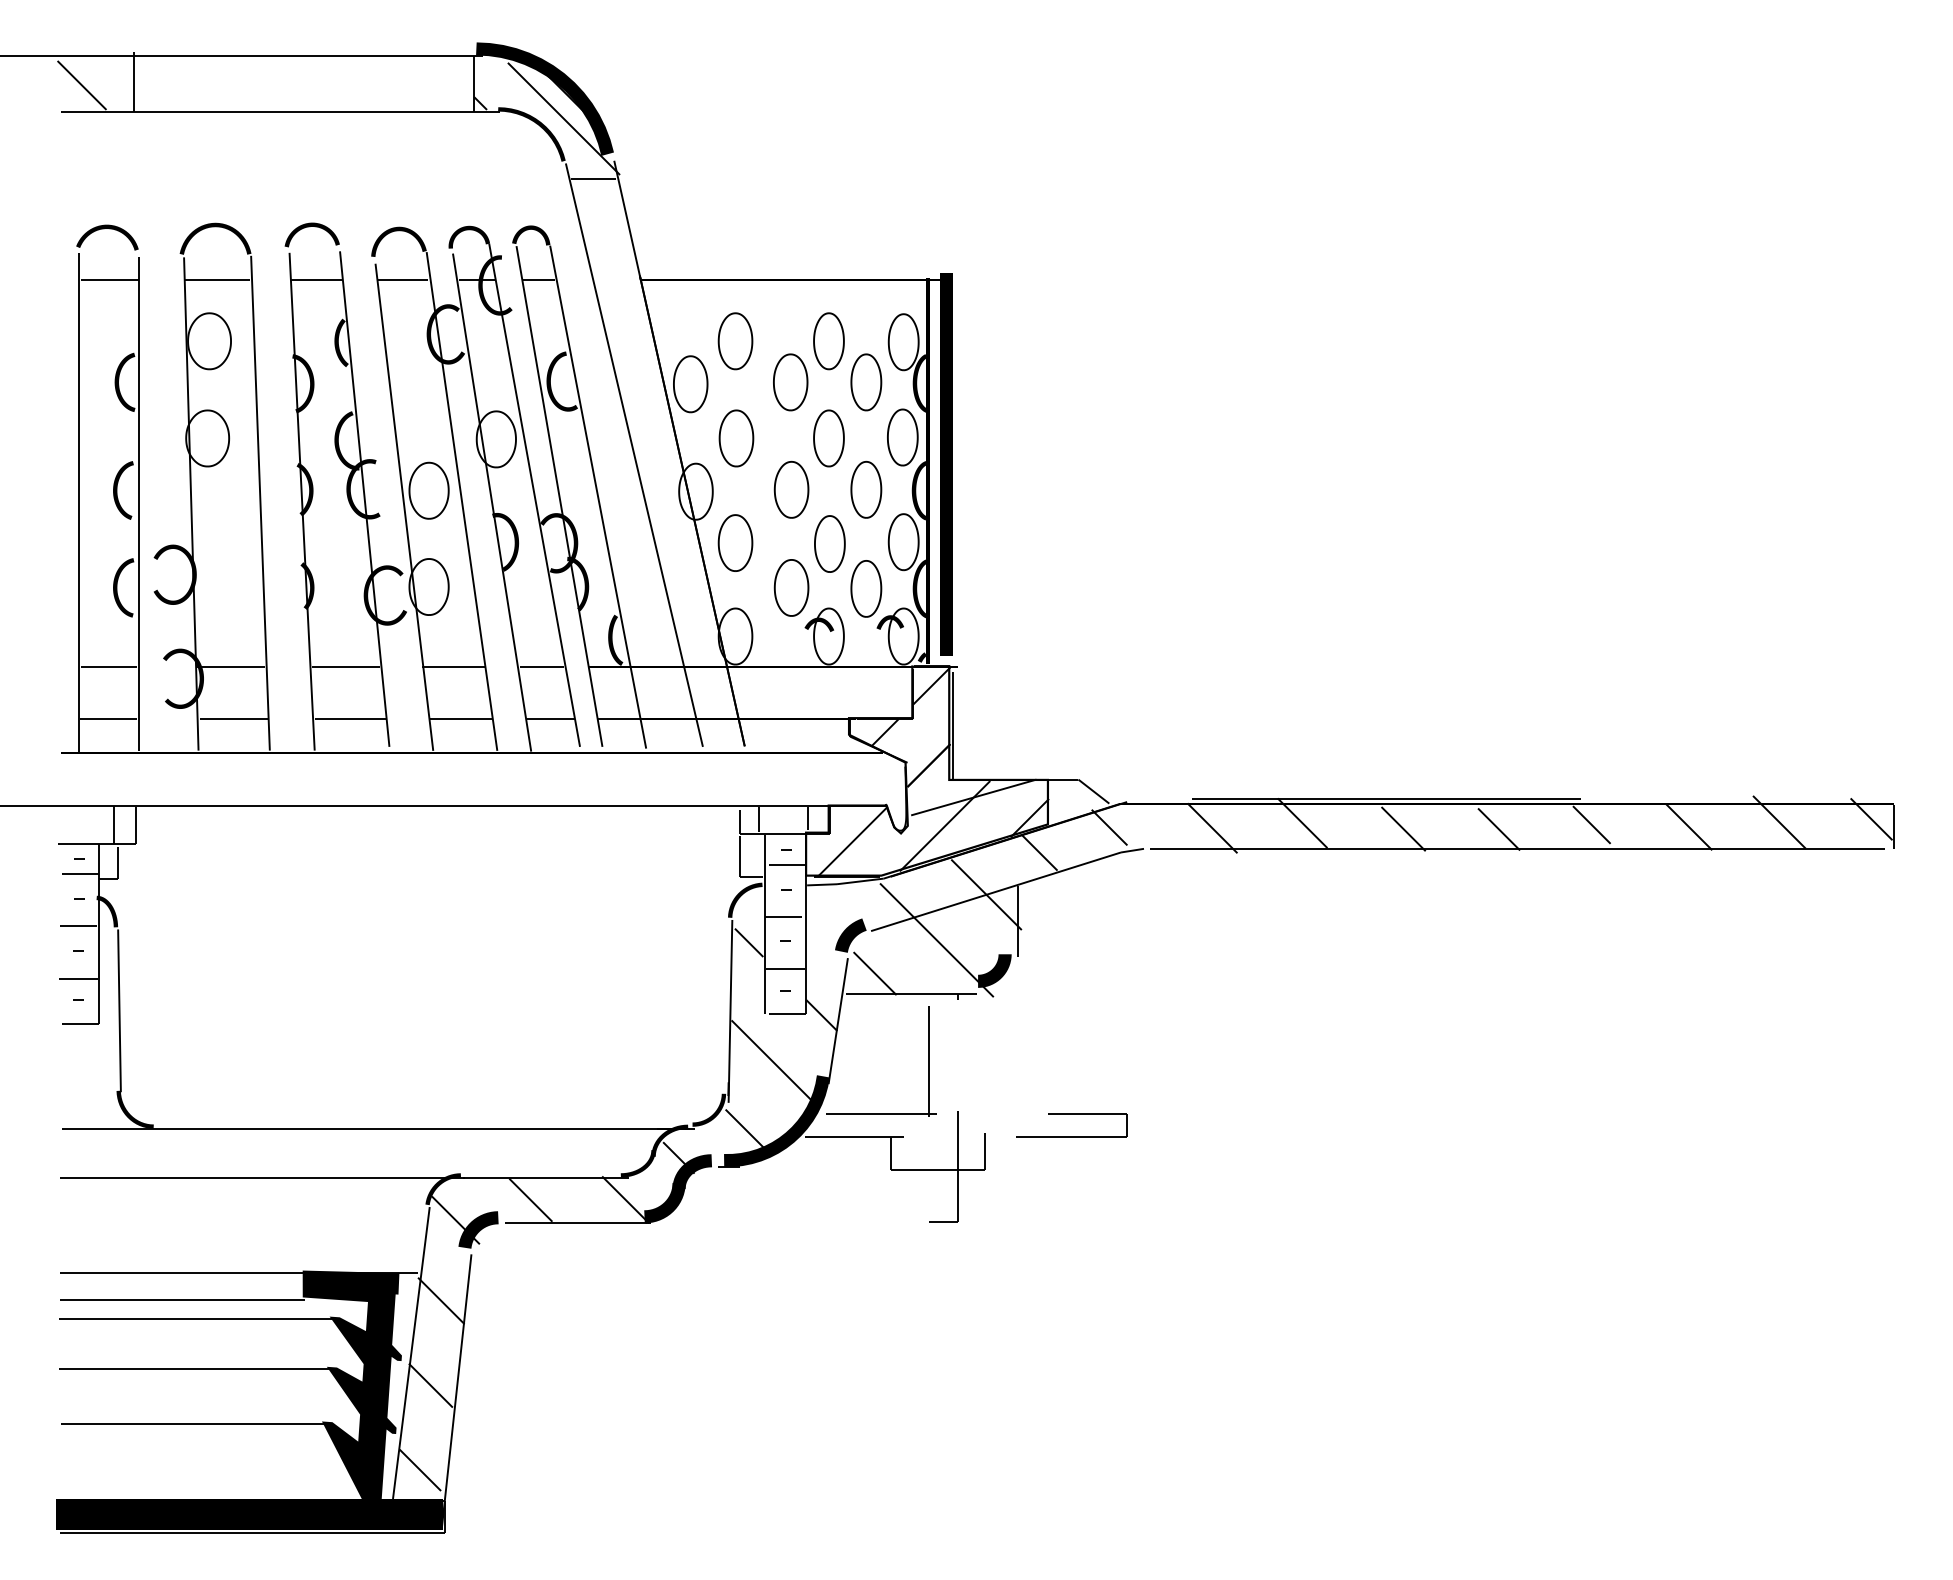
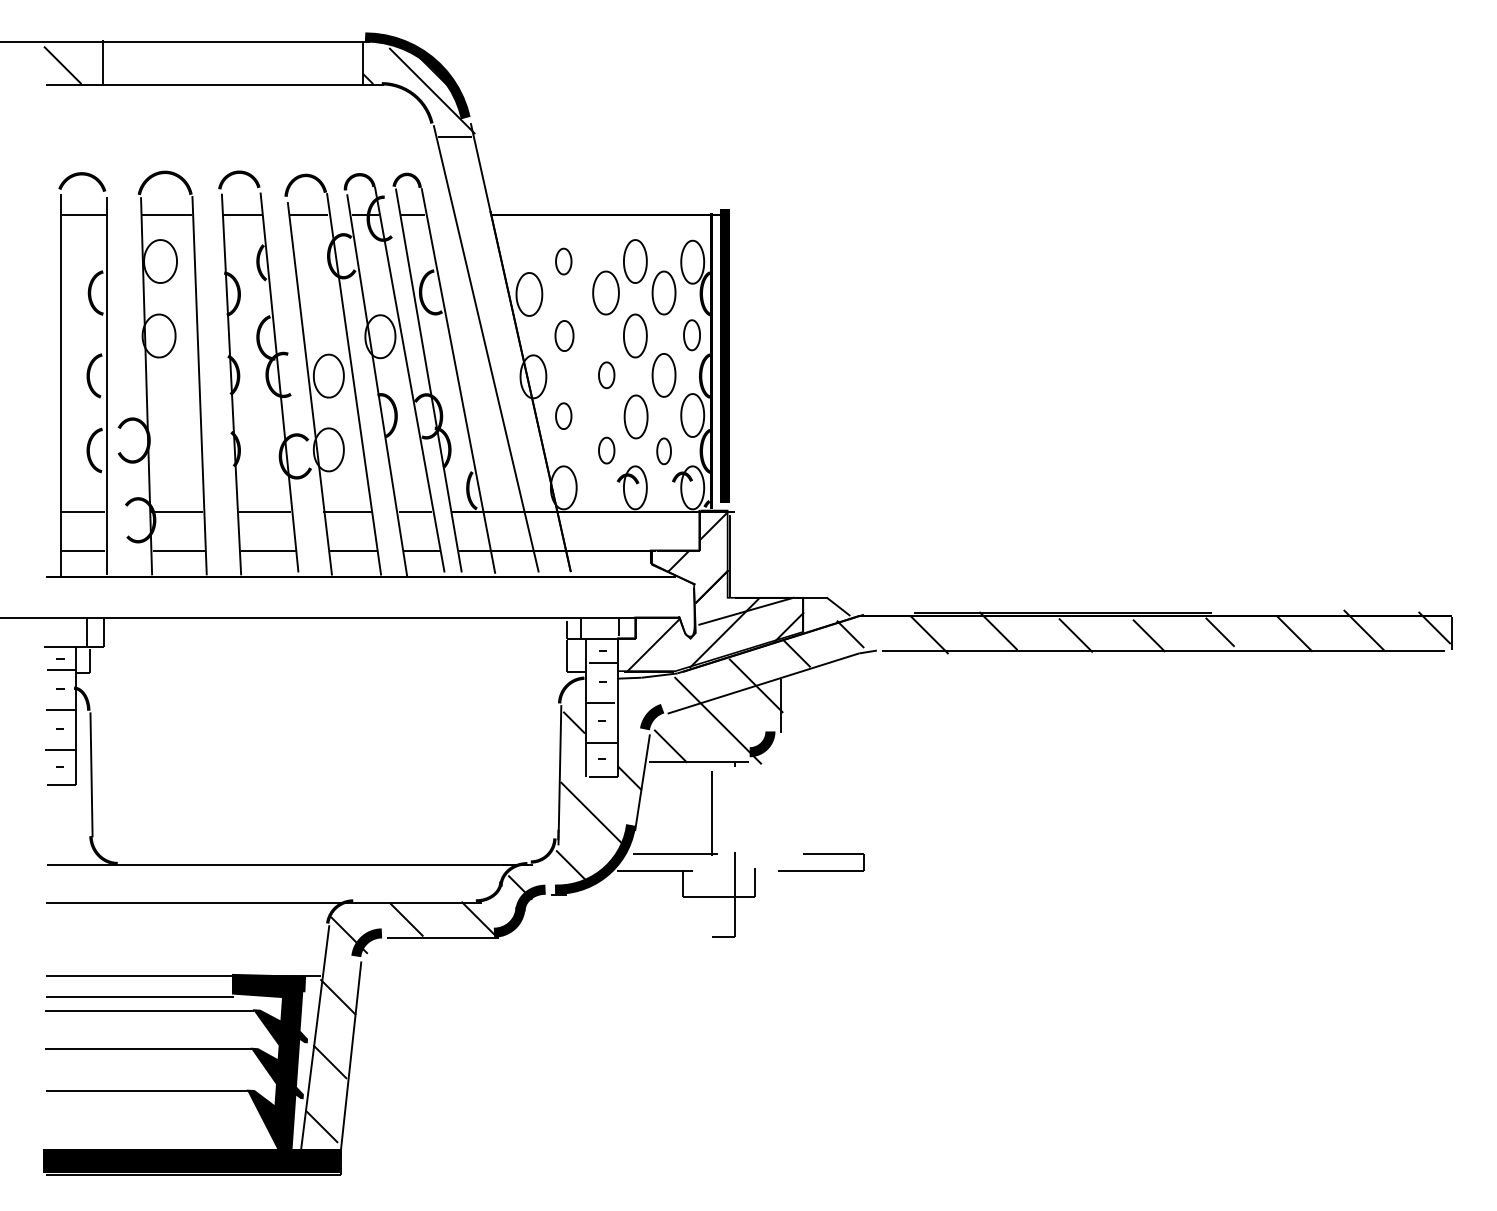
part: (735, 341) -> (563, 261), size x0.6
part: (902, 437) -> (691, 335), size x0.7
part: (736, 438) -> (564, 336), size x0.7
part: (791, 489) -> (606, 375), size x0.6
part: (735, 542) -> (563, 415), size x0.6
part: (791, 587) -> (606, 450), size x0.6
part: (866, 588) -> (664, 451), size x0.6

